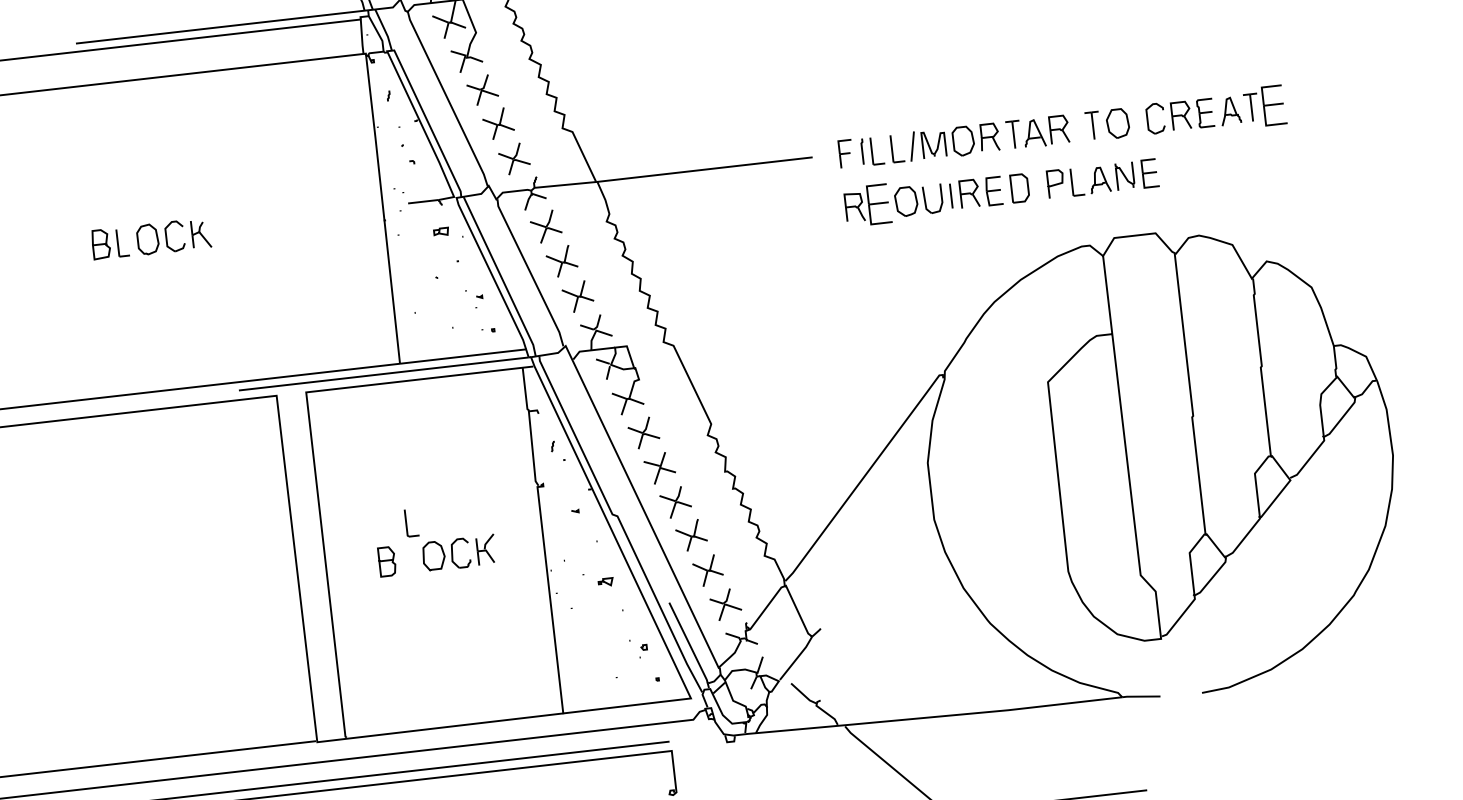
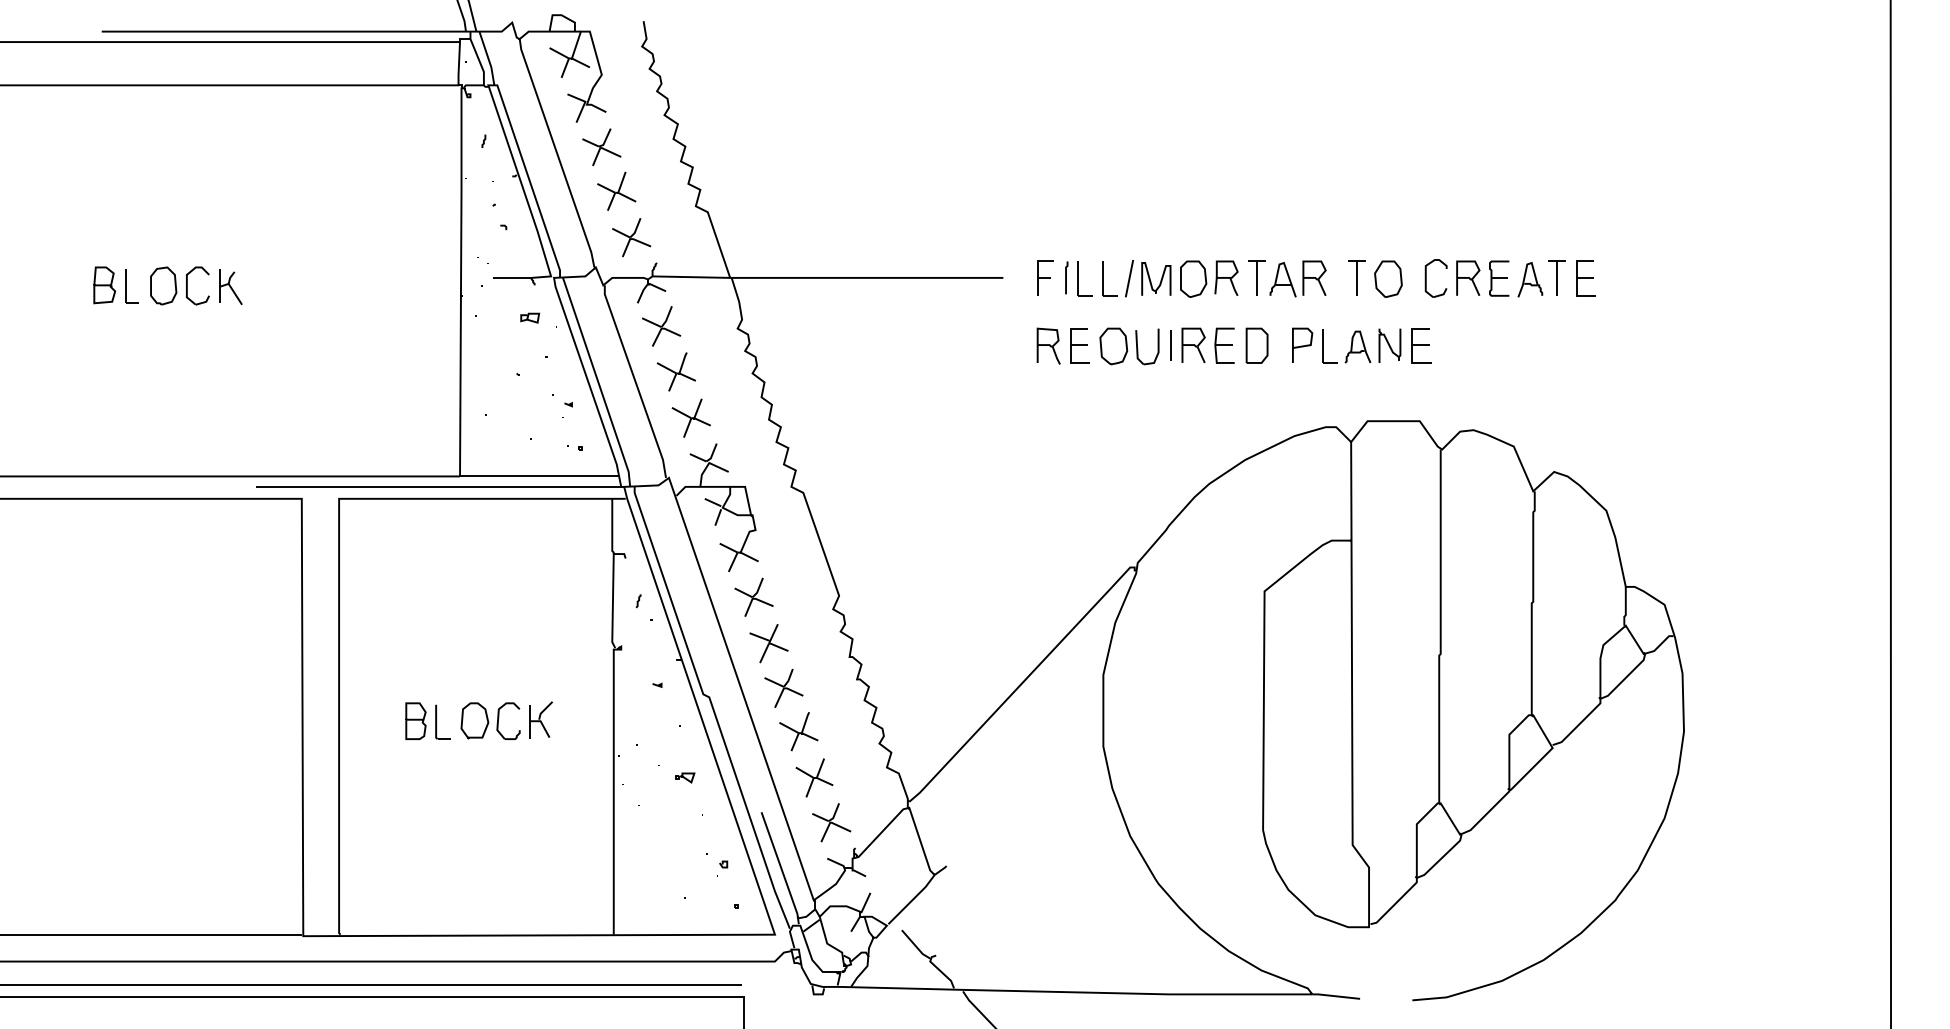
part: (1274, 105) -> (1585, 278), size x0.71
part: (879, 204) -> (1079, 345), size x0.71
part: (411, 522) -> (442, 721), moved

